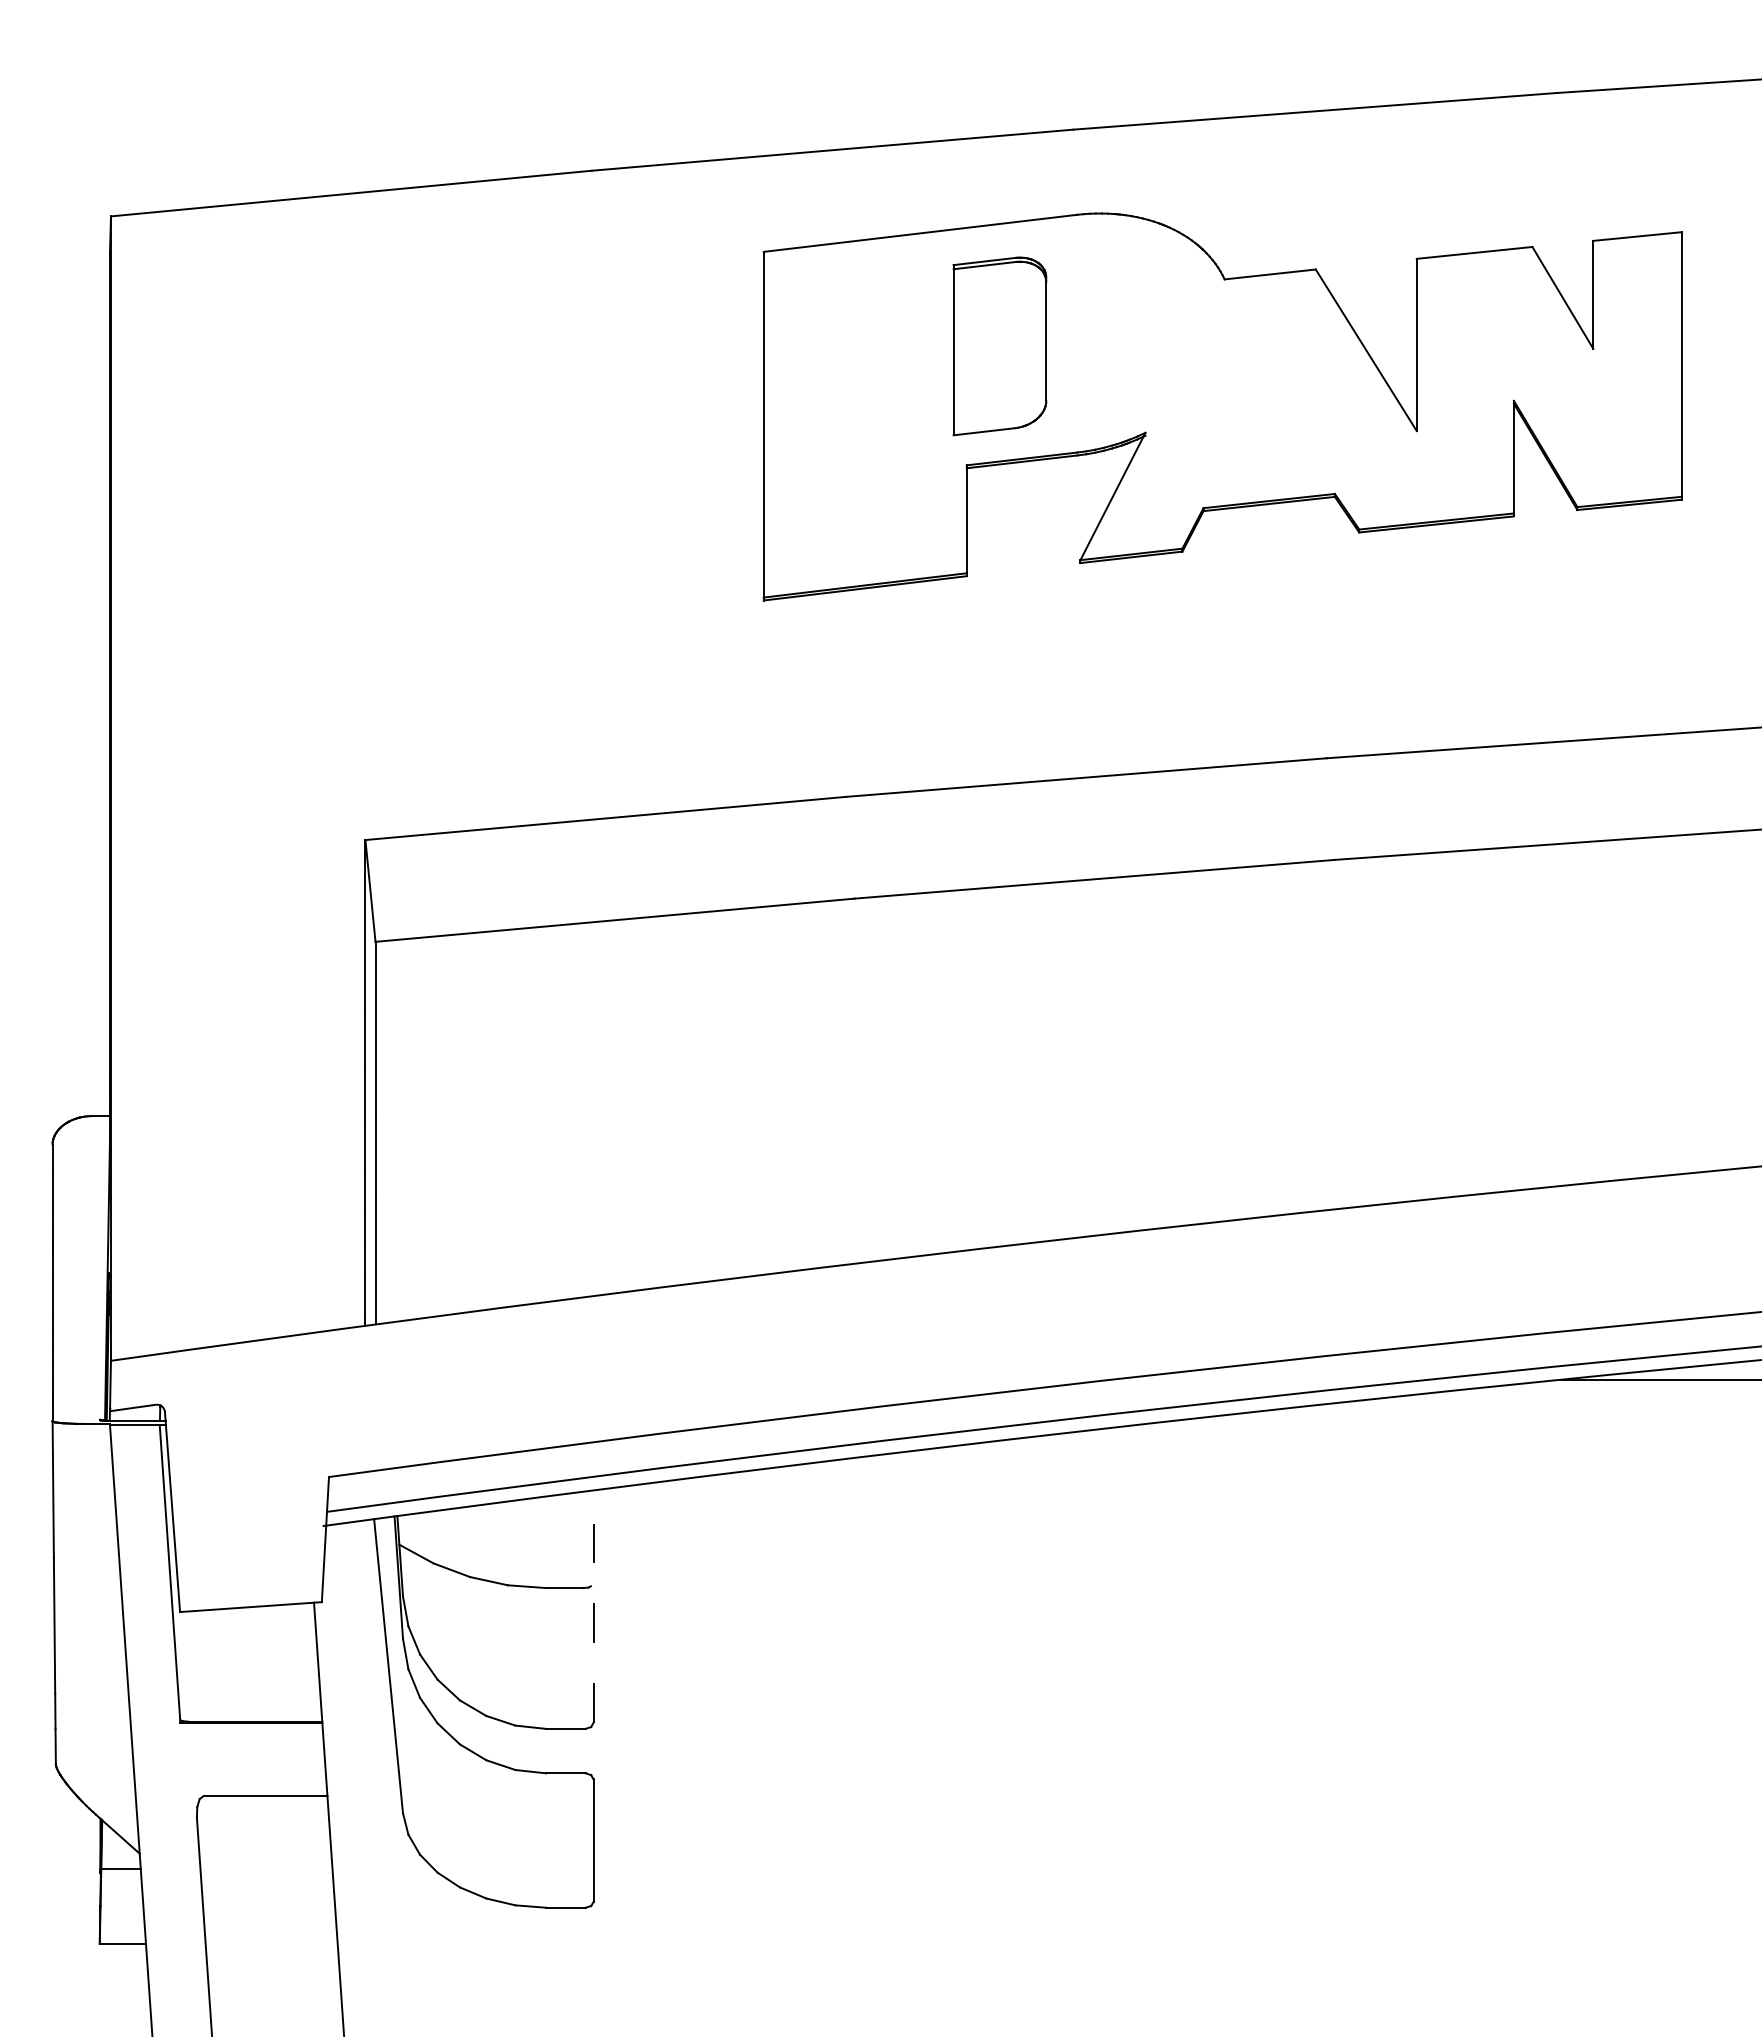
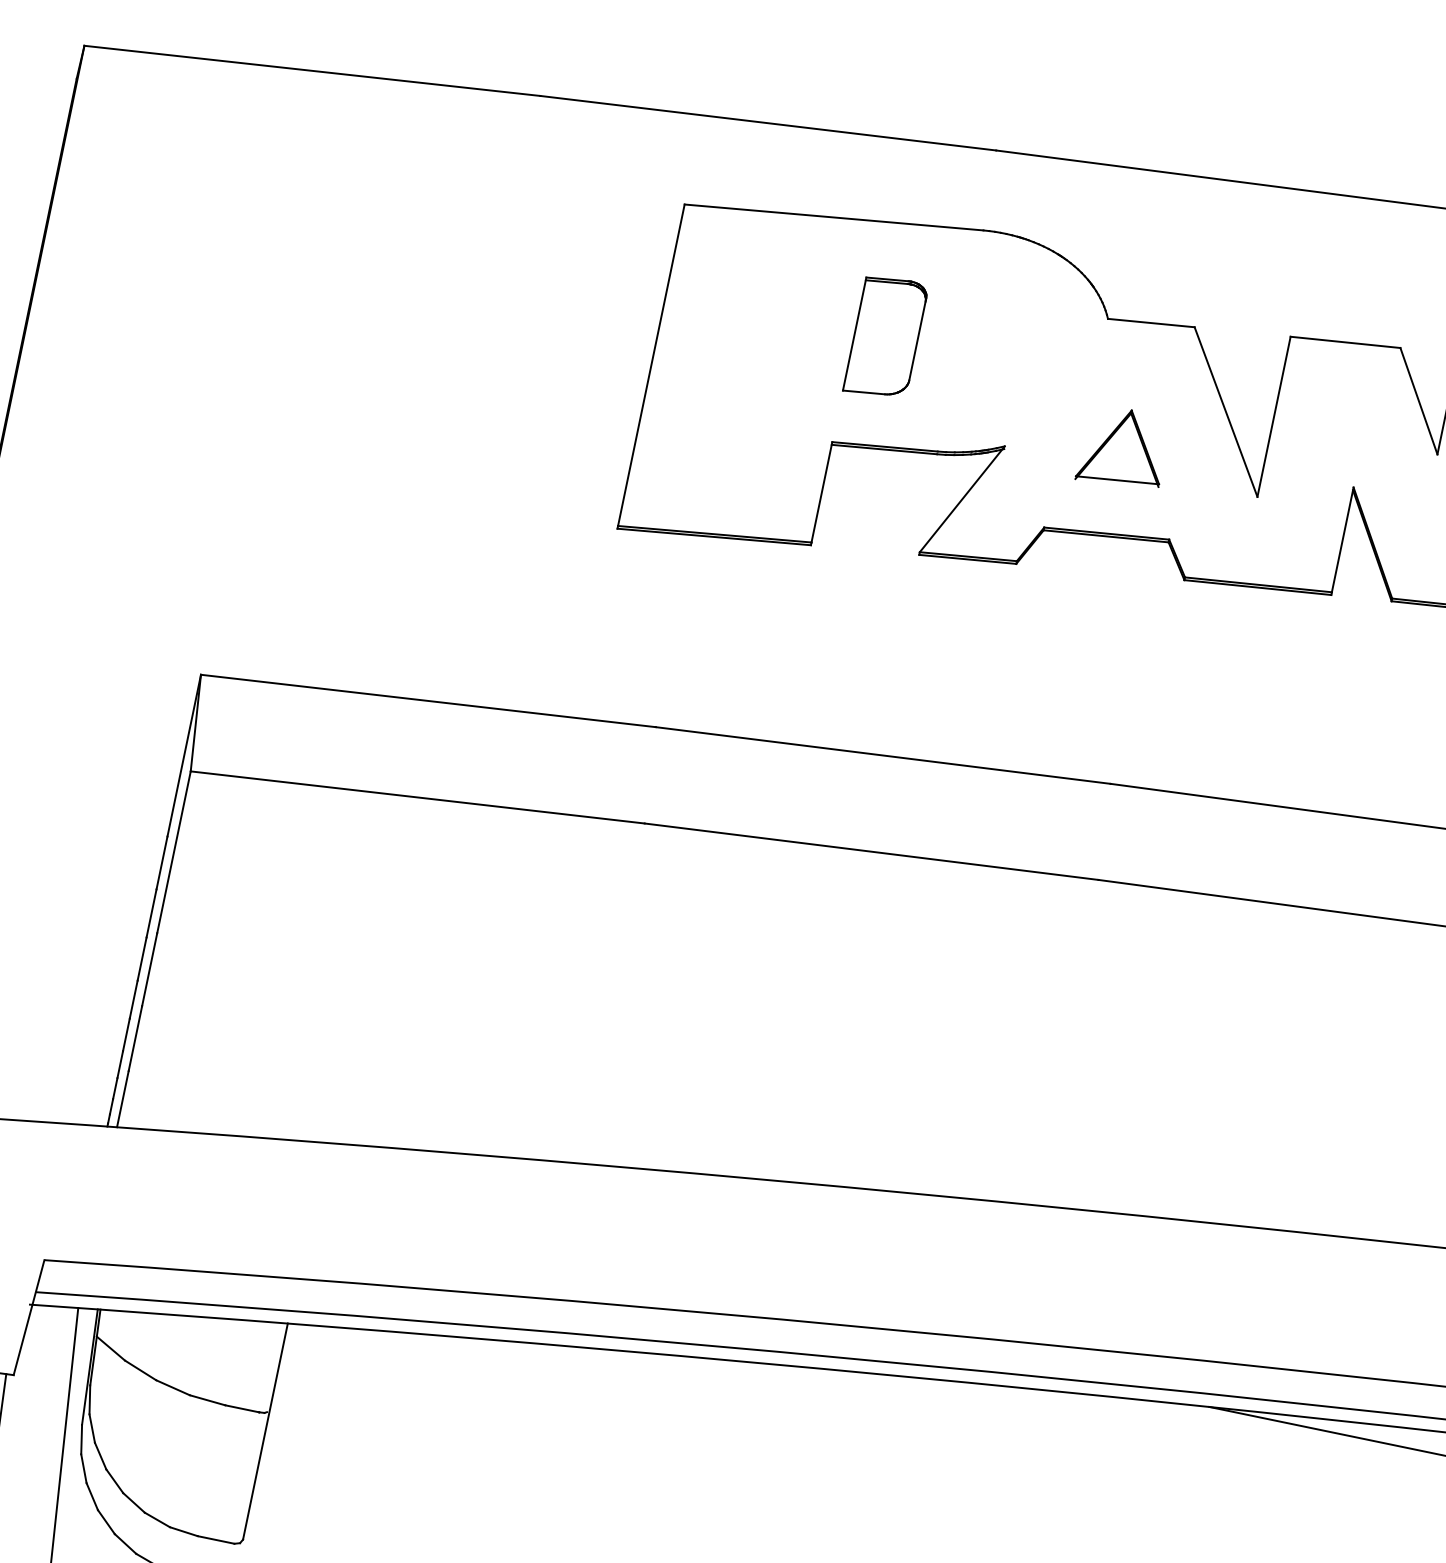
part: (999, 346) -> (885, 337), size x0.71
part: (1268, 409) -> (1123, 448), added
line: (593, 1606) -> (265, 1431), dashed -> solid

